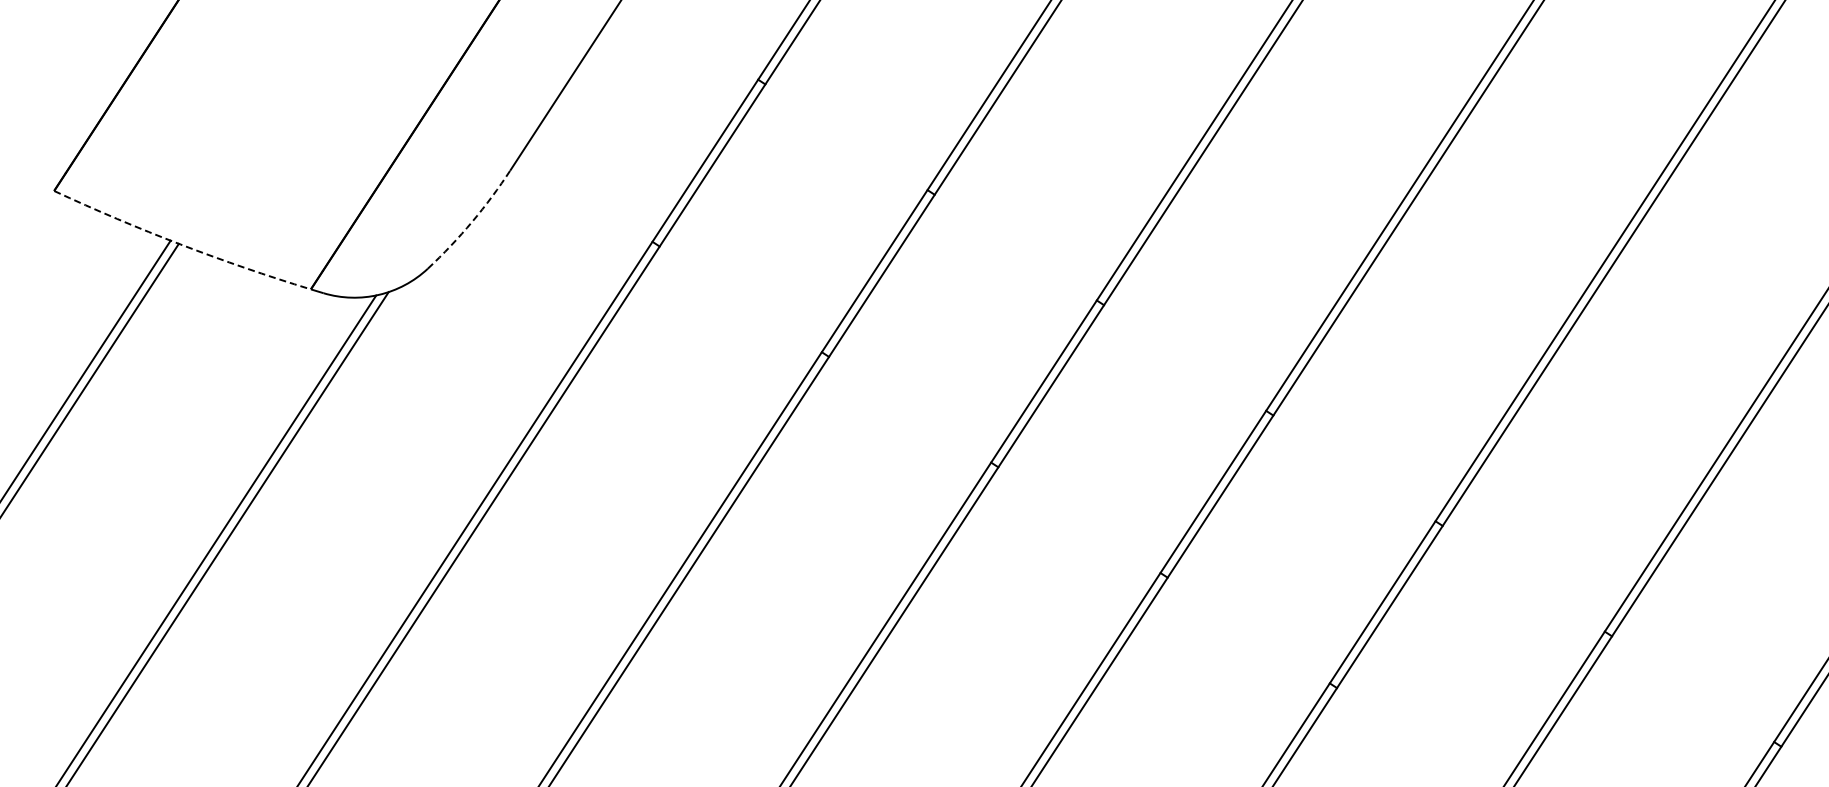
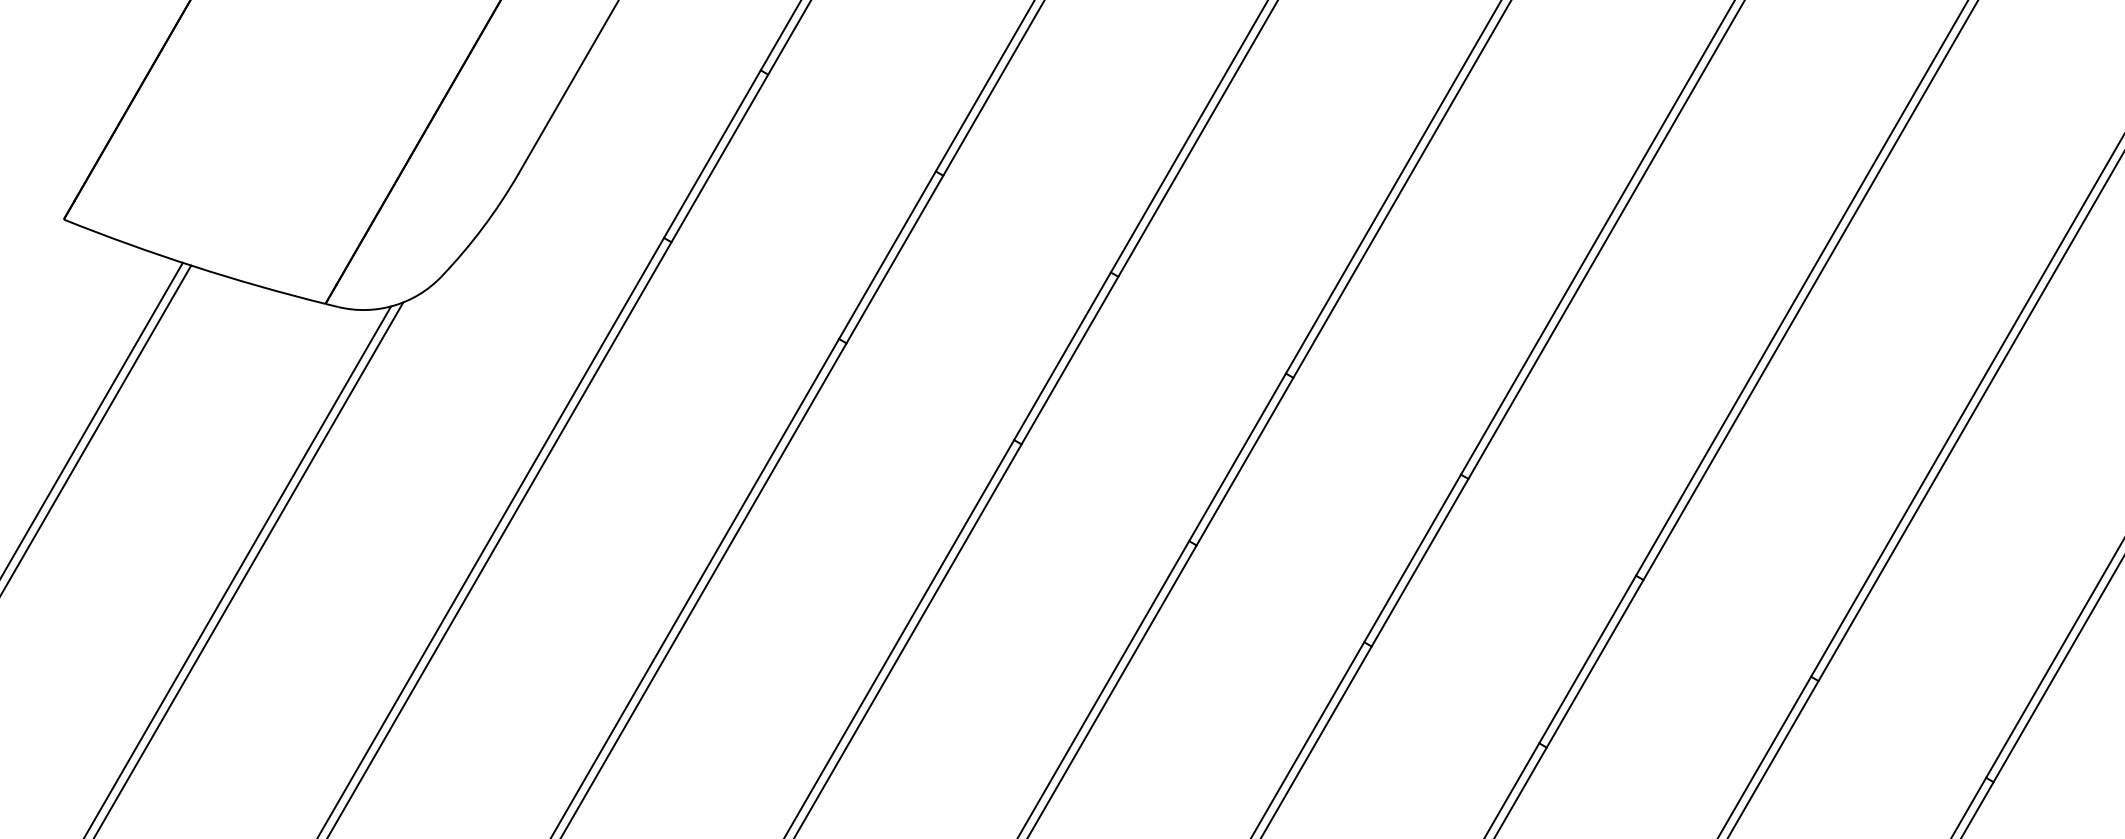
arc: (471, 221) -> (482, 227), dashed -> solid
arc: (181, 244) -> (193, 266), dashed -> solid

